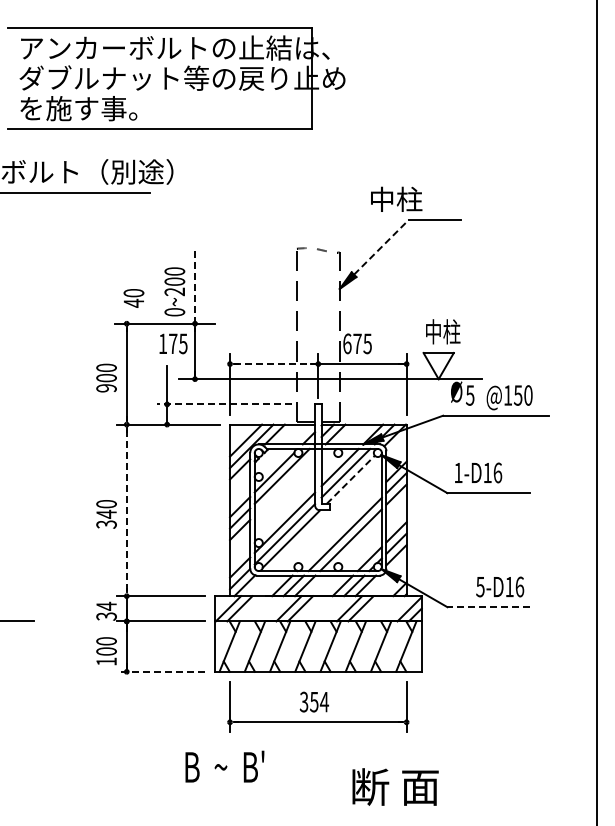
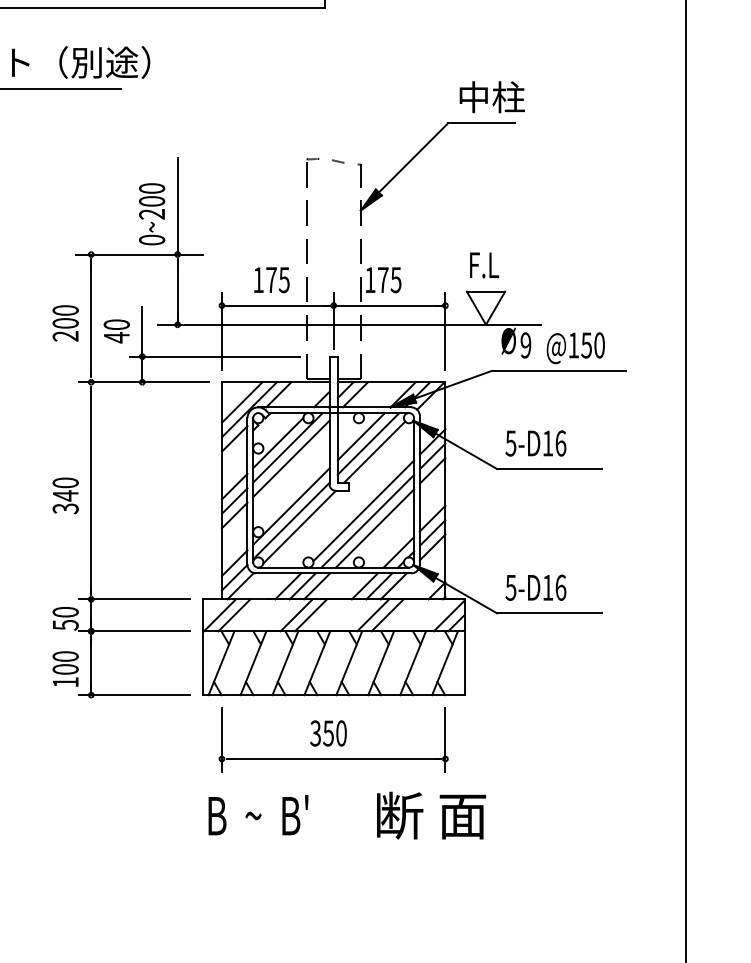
text: (396, 198) -> (492, 96), moved
line: (381, 247) -> (413, 158), dashed -> solid
line: (195, 285) -> (178, 206), dashed -> solid
text: (133, 298) -> (116, 331), moved
text: (443, 331) -> (492, 264), 中柱 -> F.L
text: (173, 343) -> (271, 279), moved
text: (347, 343) -> (370, 279), 675 -> 175
line: (273, 364) -> (276, 306), dashed -> solid
text: (106, 388) -> (65, 336), 900 -> 200
text: (470, 395) -> (526, 345), 5 -> 9
line: (223, 404) -> (213, 356), dashed -> solid
text: (458, 472) -> (511, 442), 1-D16 -> 5-D16
line: (351, 479) -> (375, 451), dashed -> solid
line: (284, 485) -> (290, 459), added
line: (126, 510) -> (90, 490), dashed -> solid
line: (341, 526) -> (362, 511), added
text: (500, 586) -> (536, 587), moved
line: (488, 607) -> (549, 613), dashed -> solid
text: (106, 610) -> (65, 617), 34 -> 50
line: (160, 671) -> (133, 694), dashed -> solid
text: (324, 701) -> (341, 732), 354 -> 350
text: (224, 766) -> (257, 814), moved
text: (395, 786) -> (431, 814), moved

